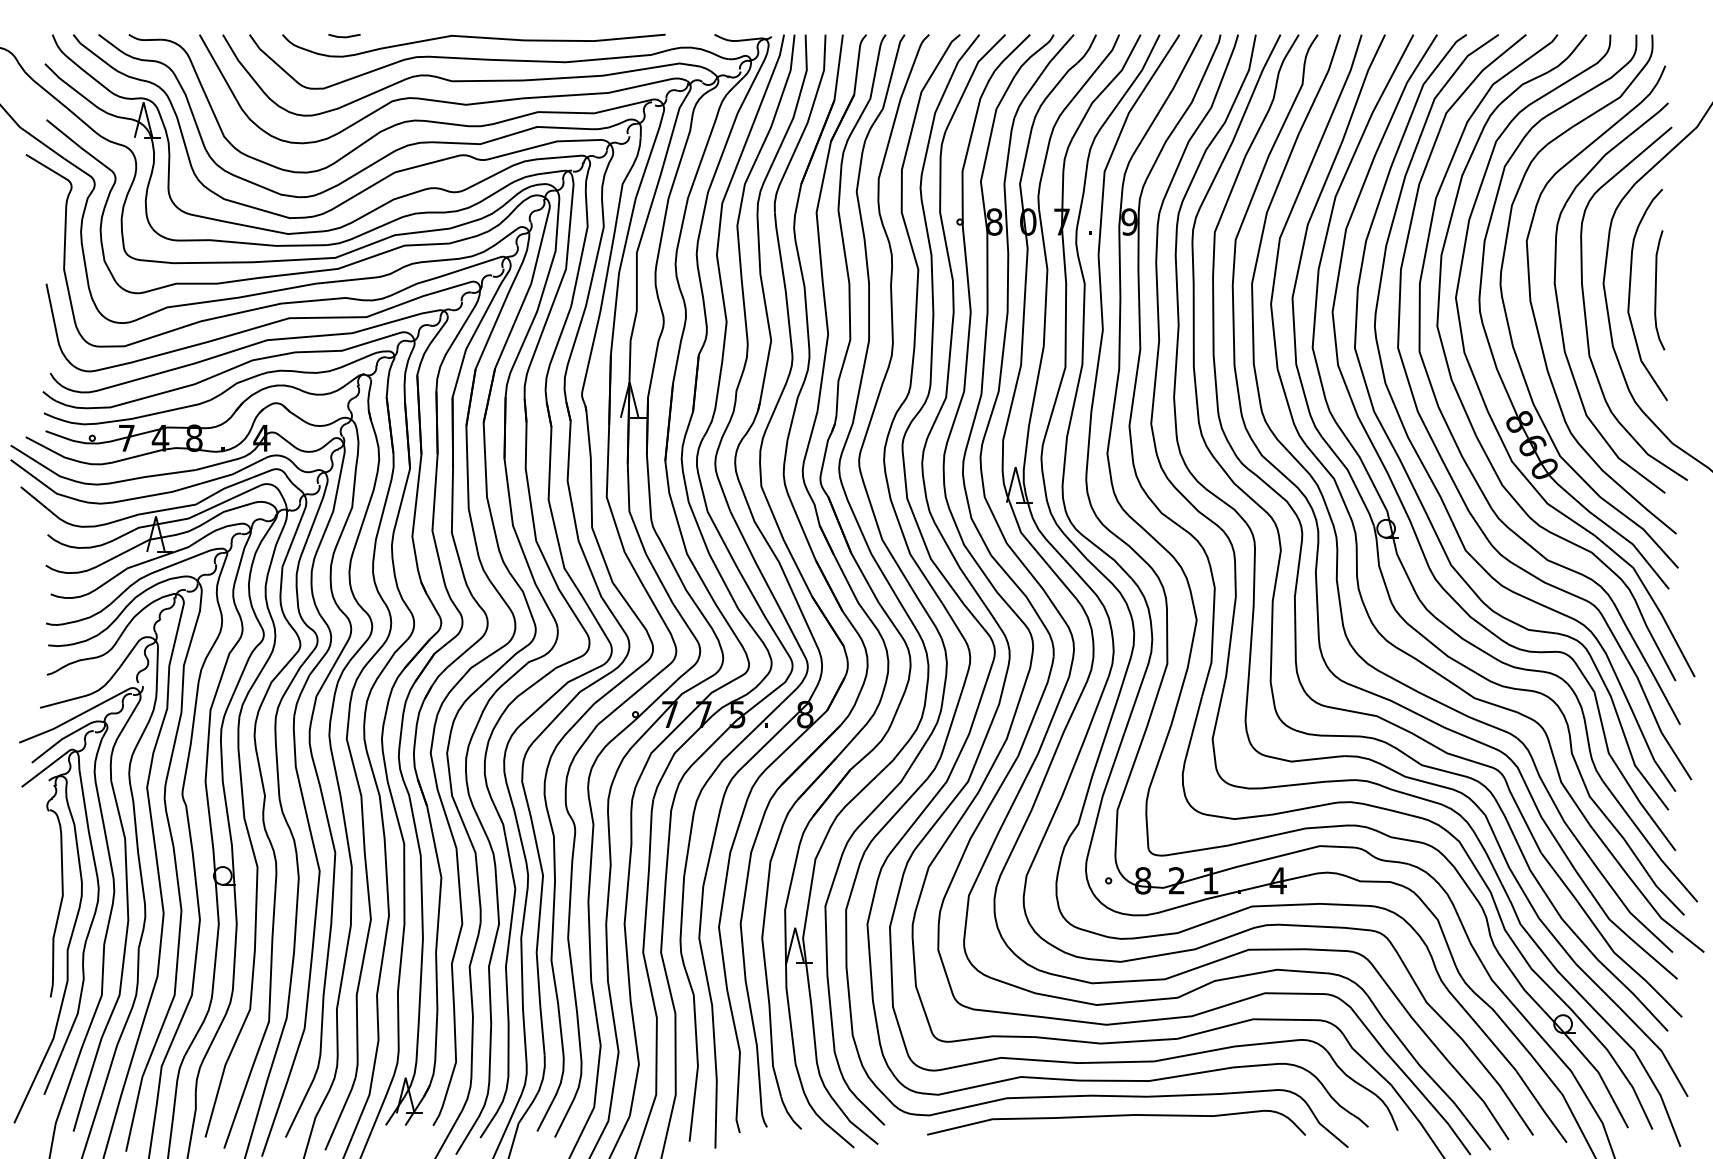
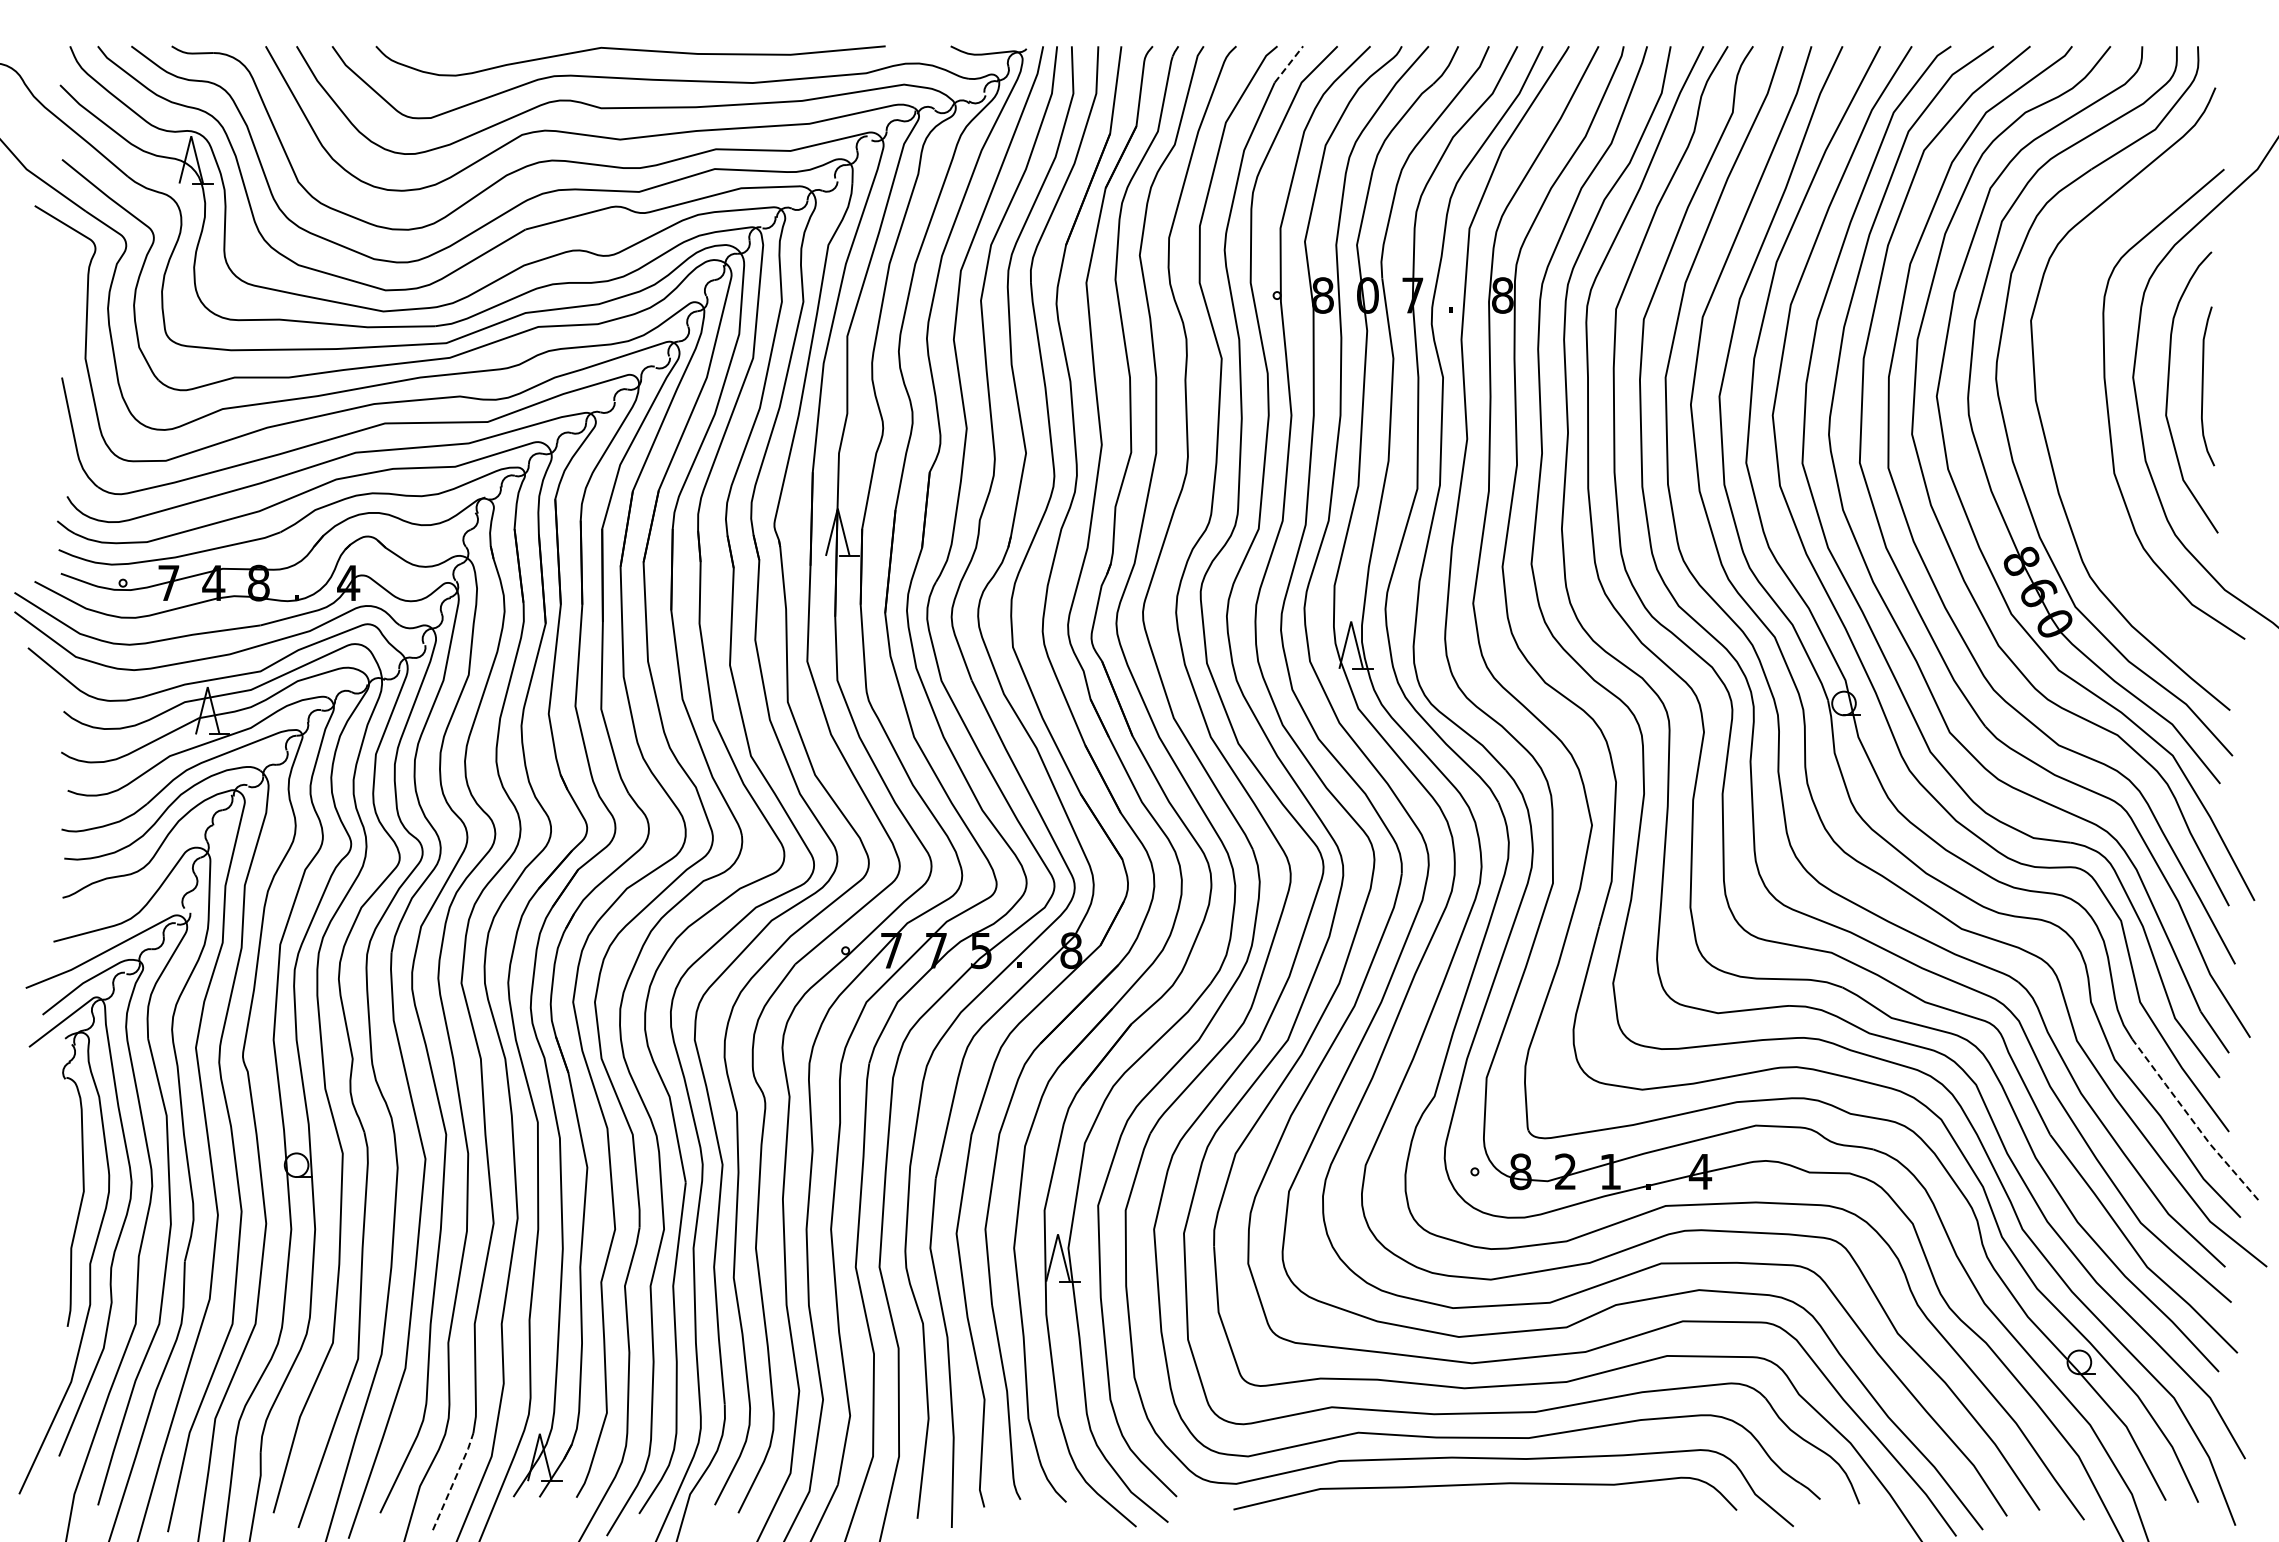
line: (344, 36) -> (458, 48), removed
line: (969, 48) -> (1289, 64), solid -> dashed
text: (1129, 222) -> (1502, 295), 9 -> 8
curve: (1558, 303) -> (2073, 404), removed
line: (1648, 843) -> (2192, 1121), solid -> dashed
line: (341, 1112) -> (454, 1480), solid -> dashed

